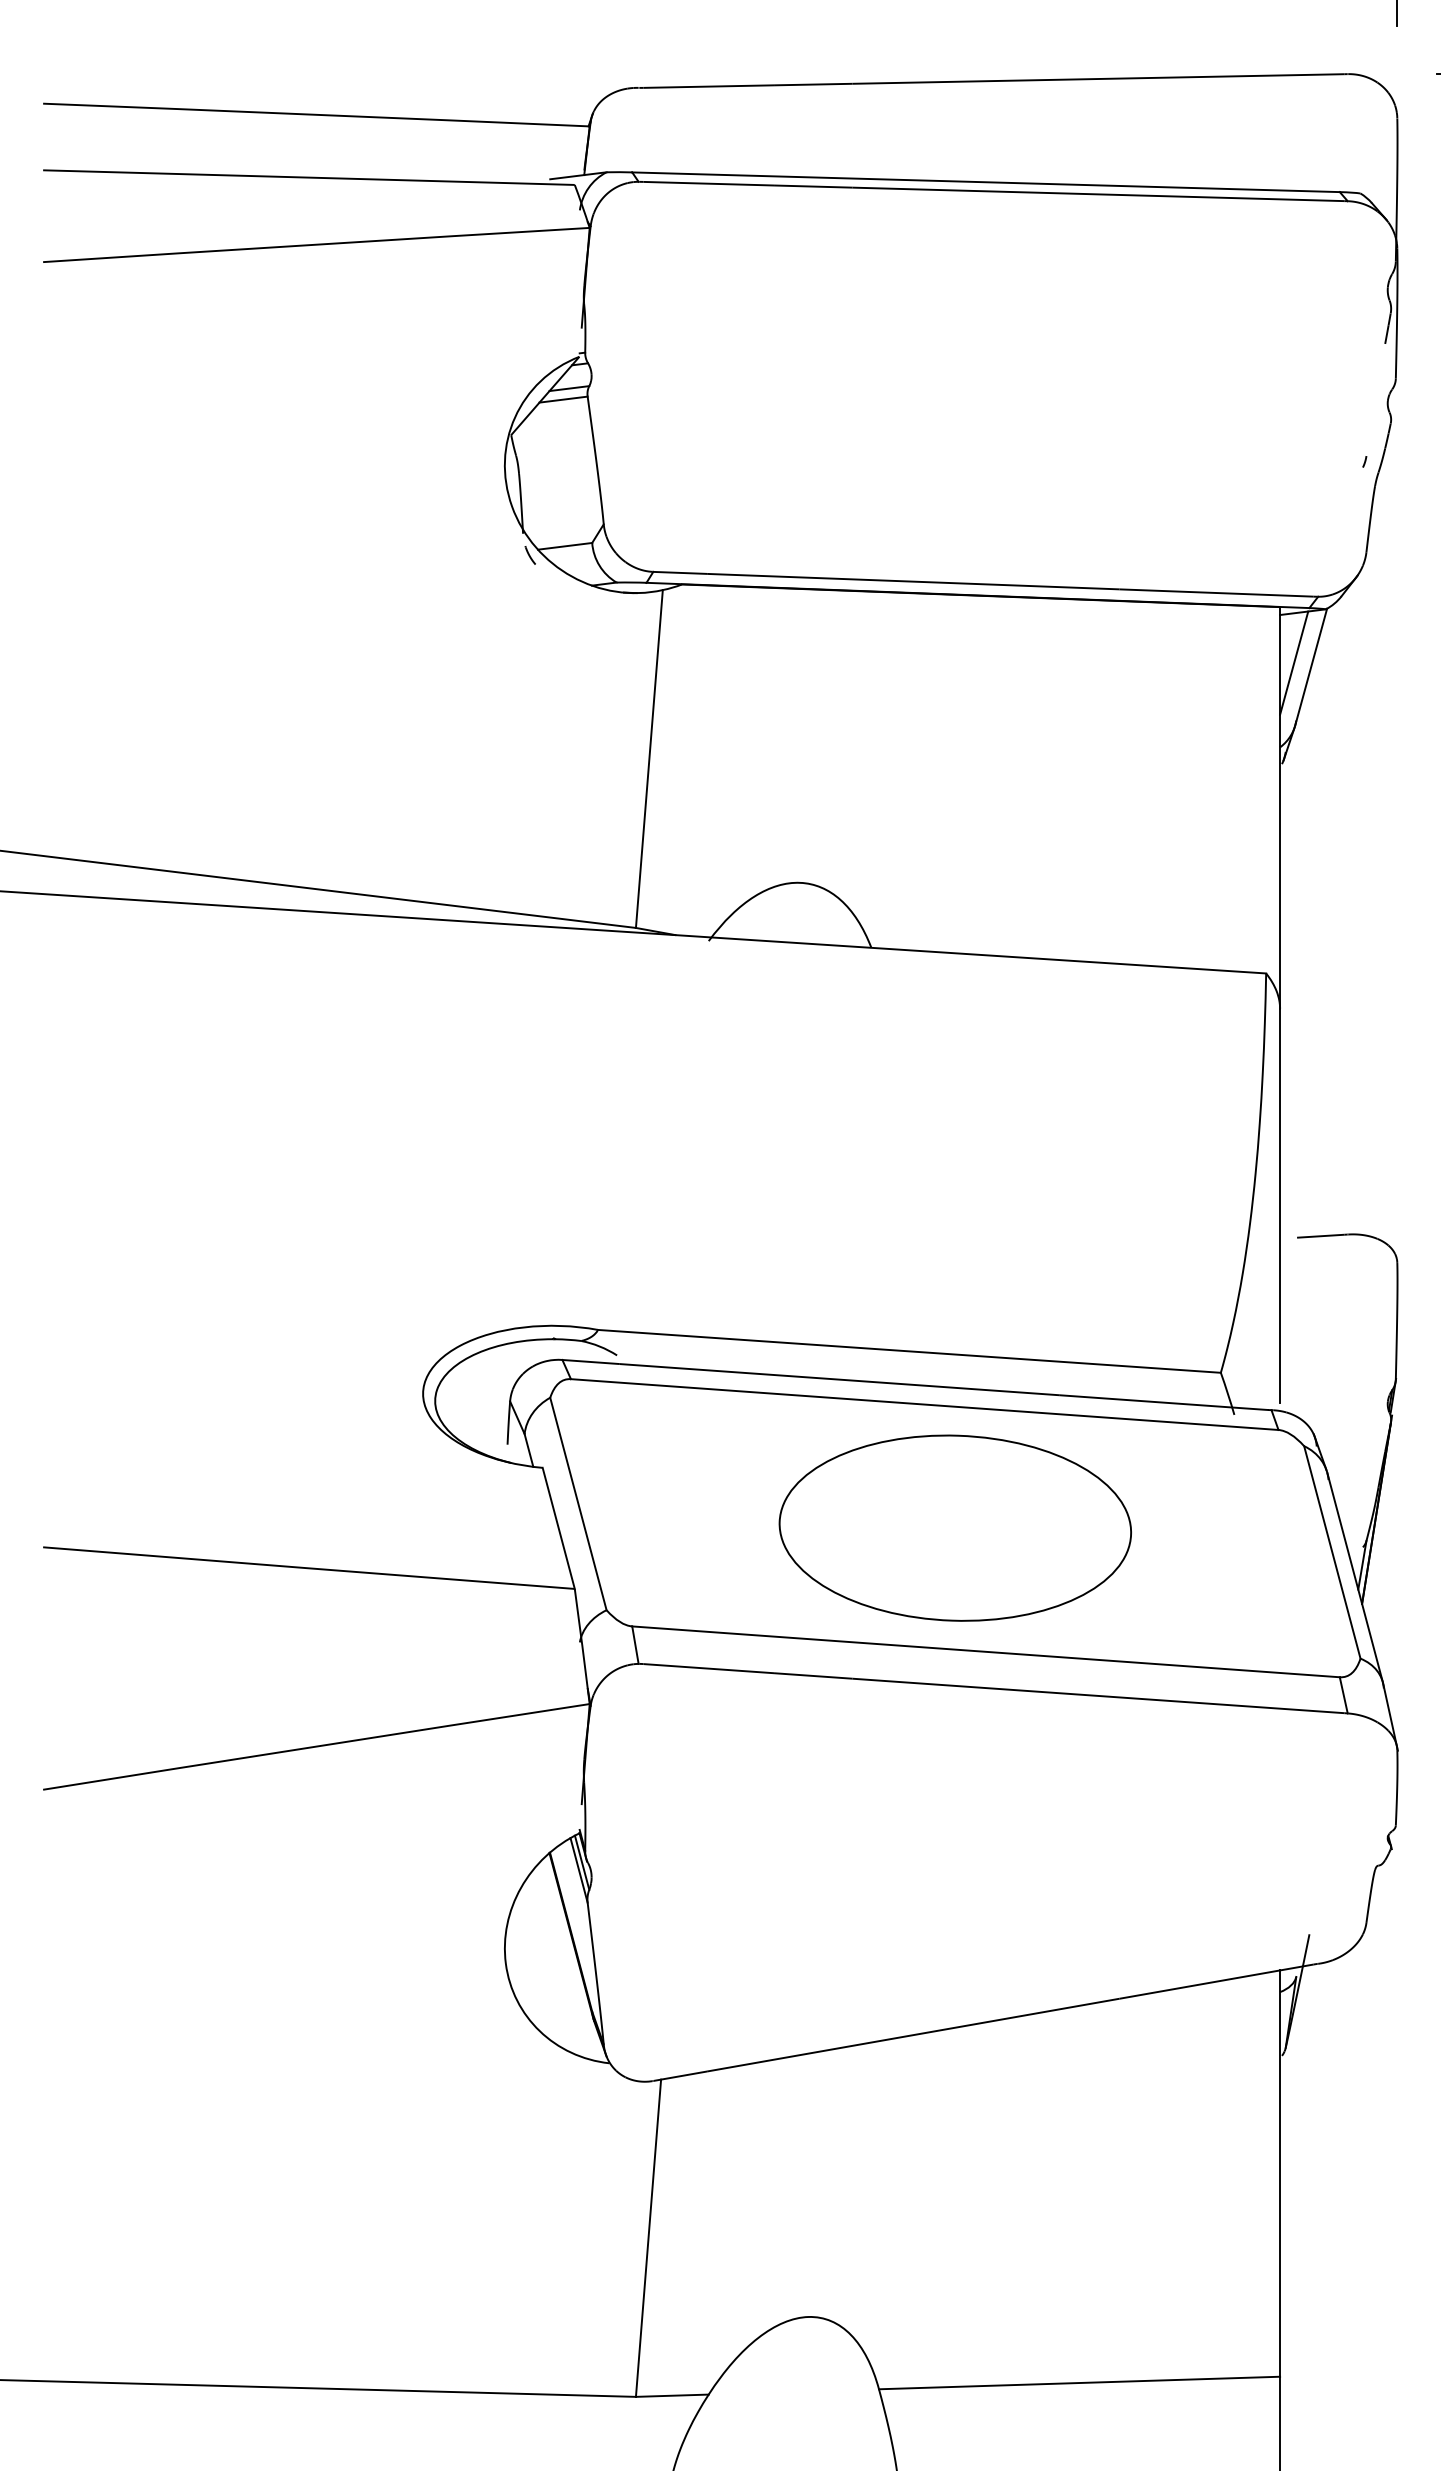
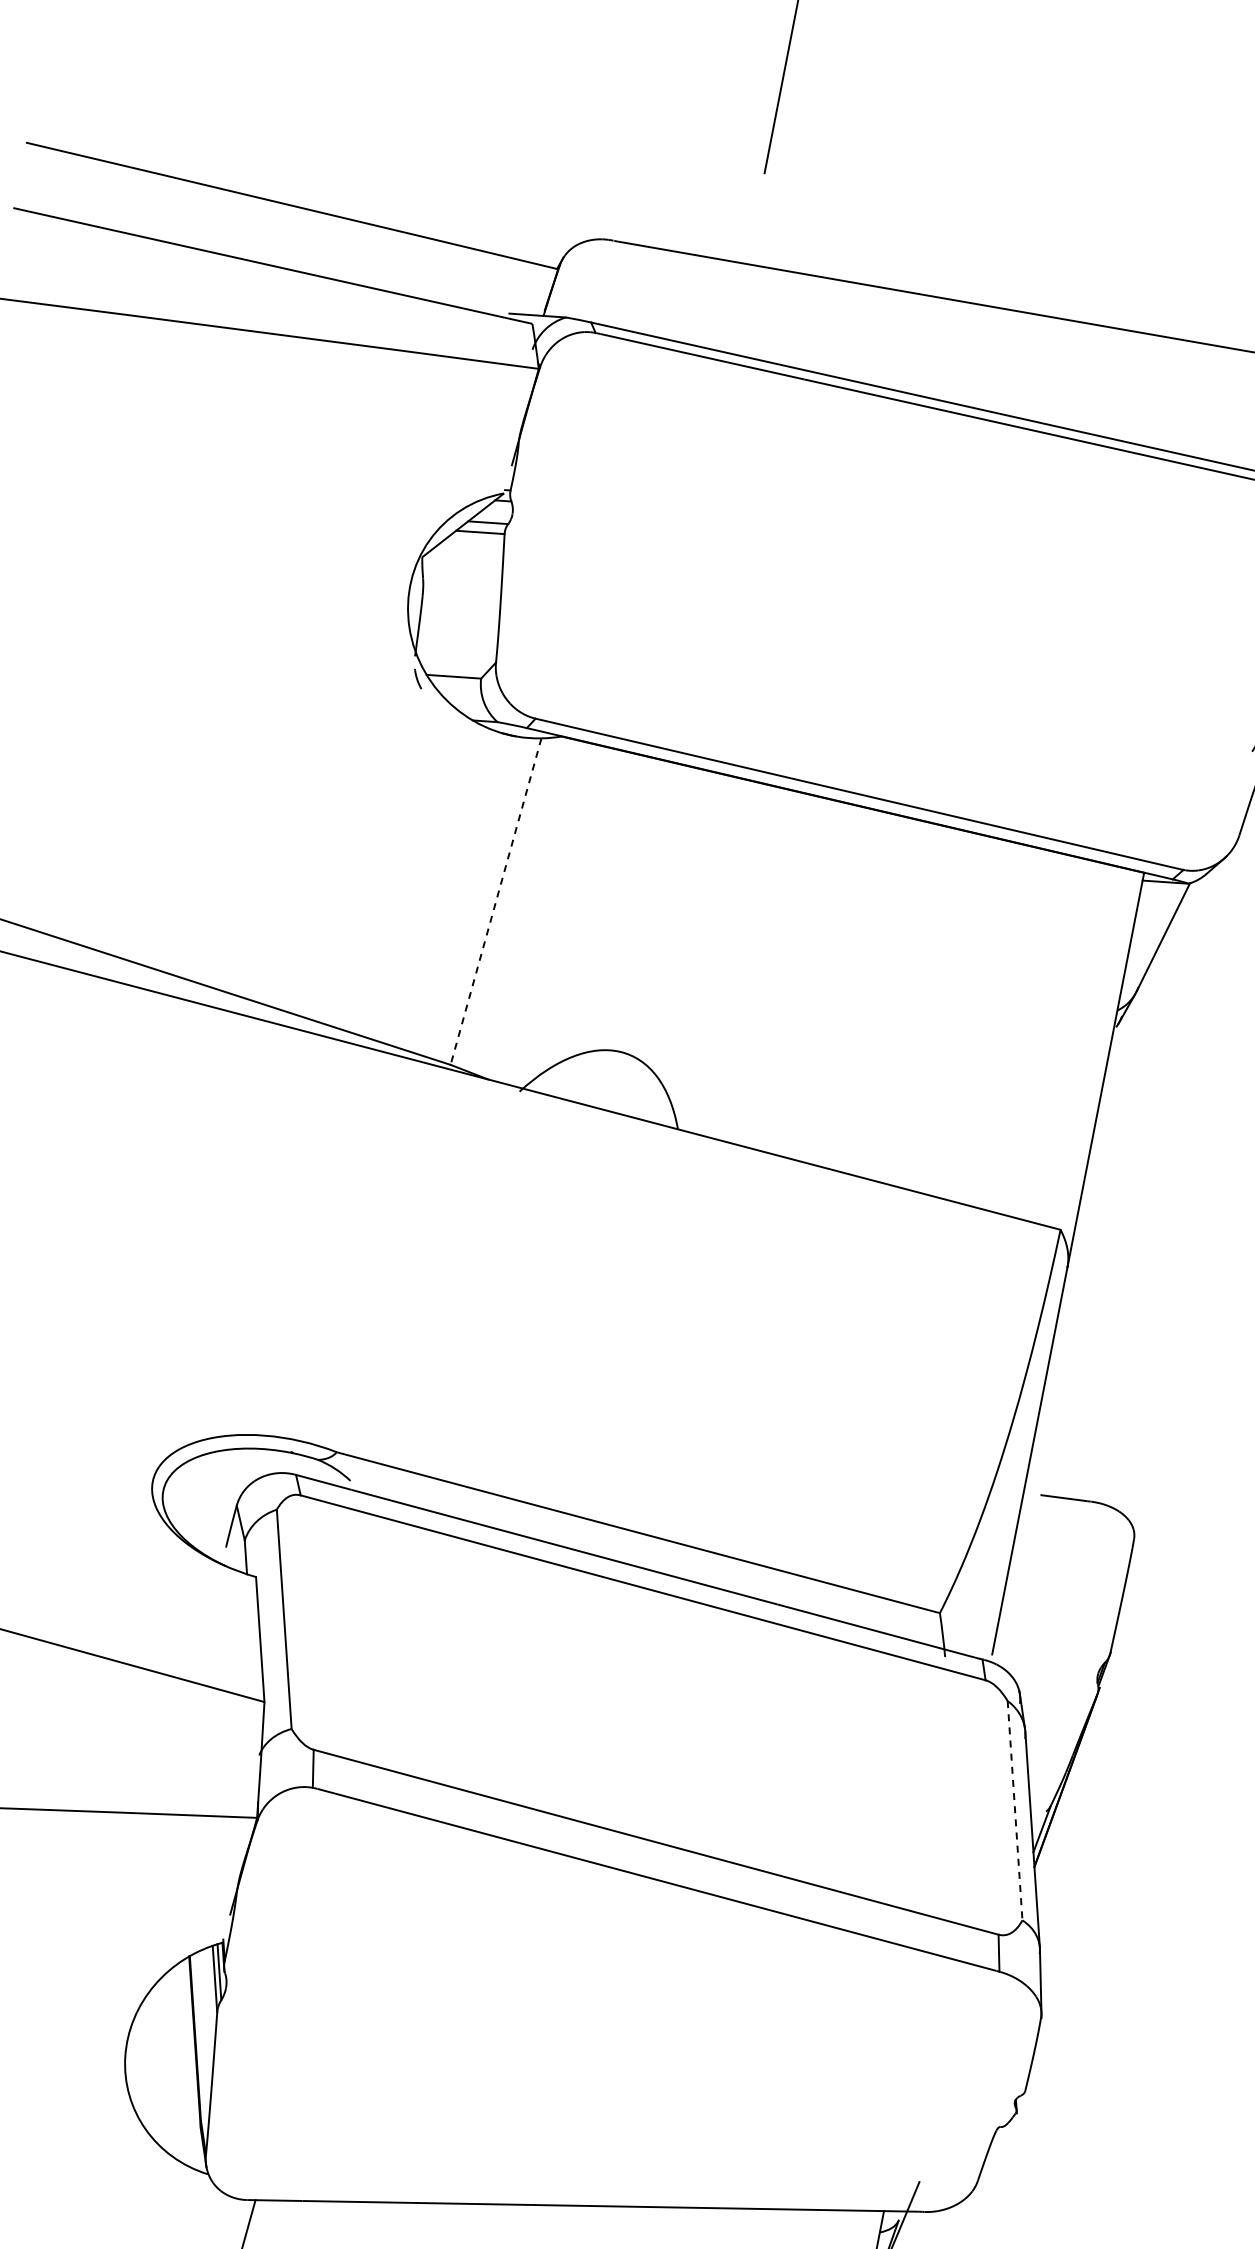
line: (1294, 662) -> (1147, 929), removed
line: (649, 759) -> (496, 902), solid -> dashed
part: (954, 1527) -> (648, 1714), removed
line: (1332, 1552) -> (1015, 1810), solid -> dashed

